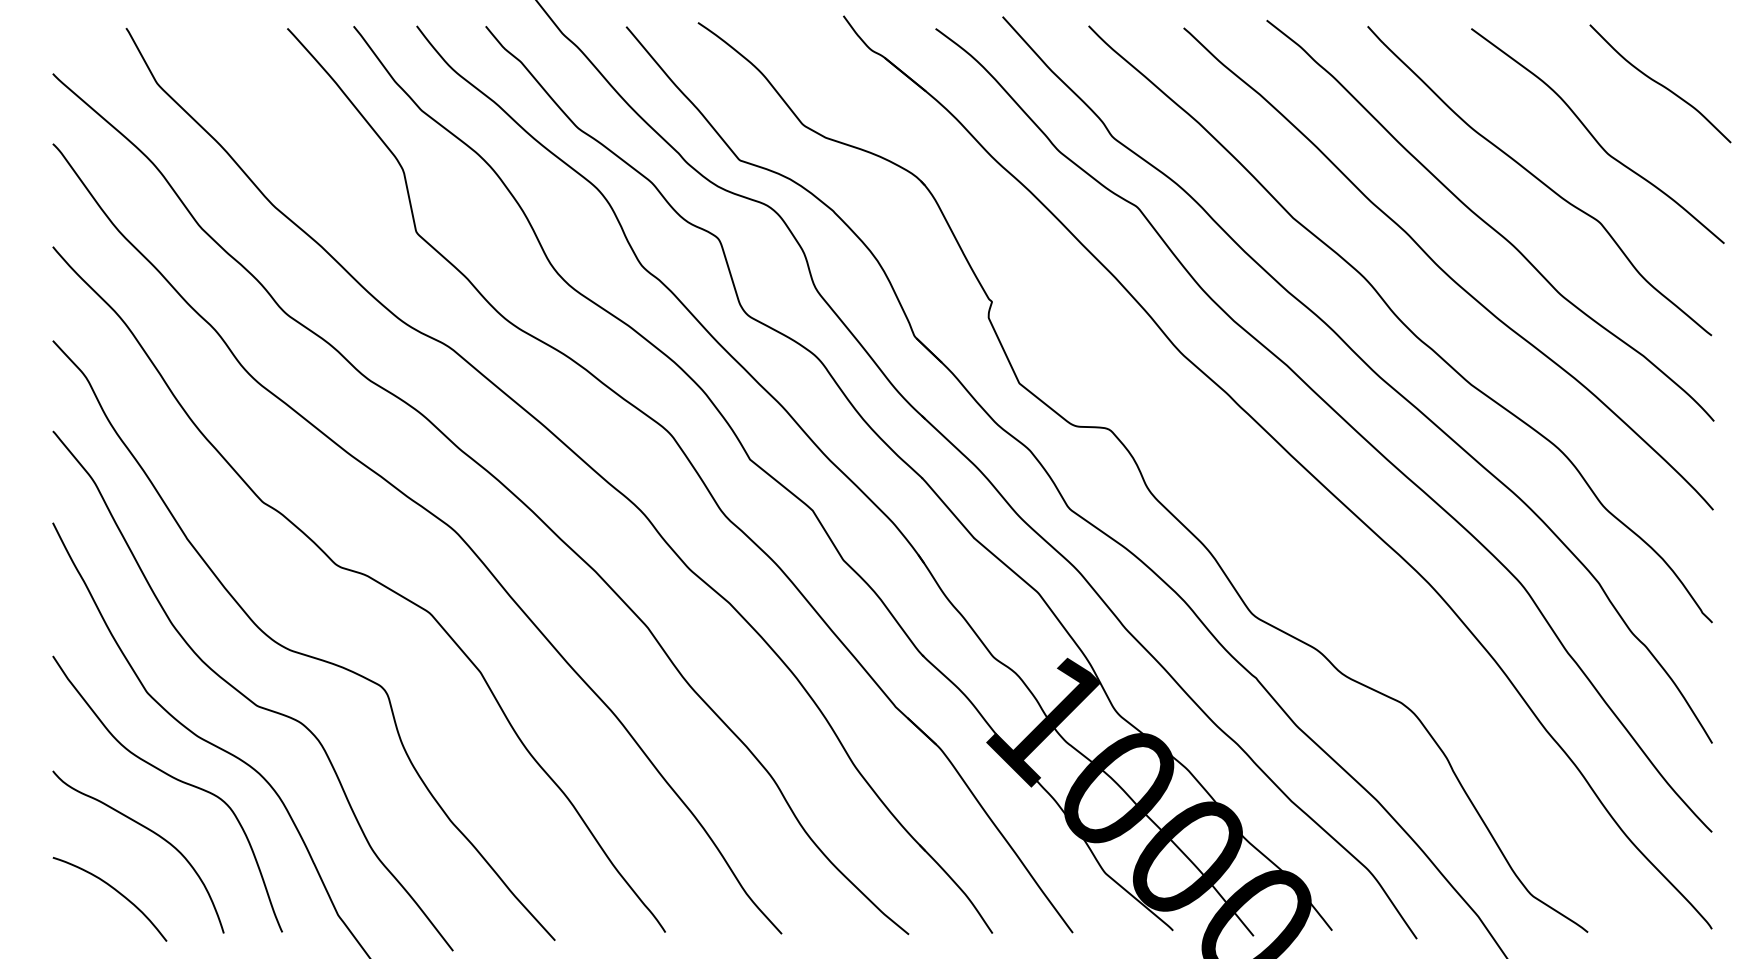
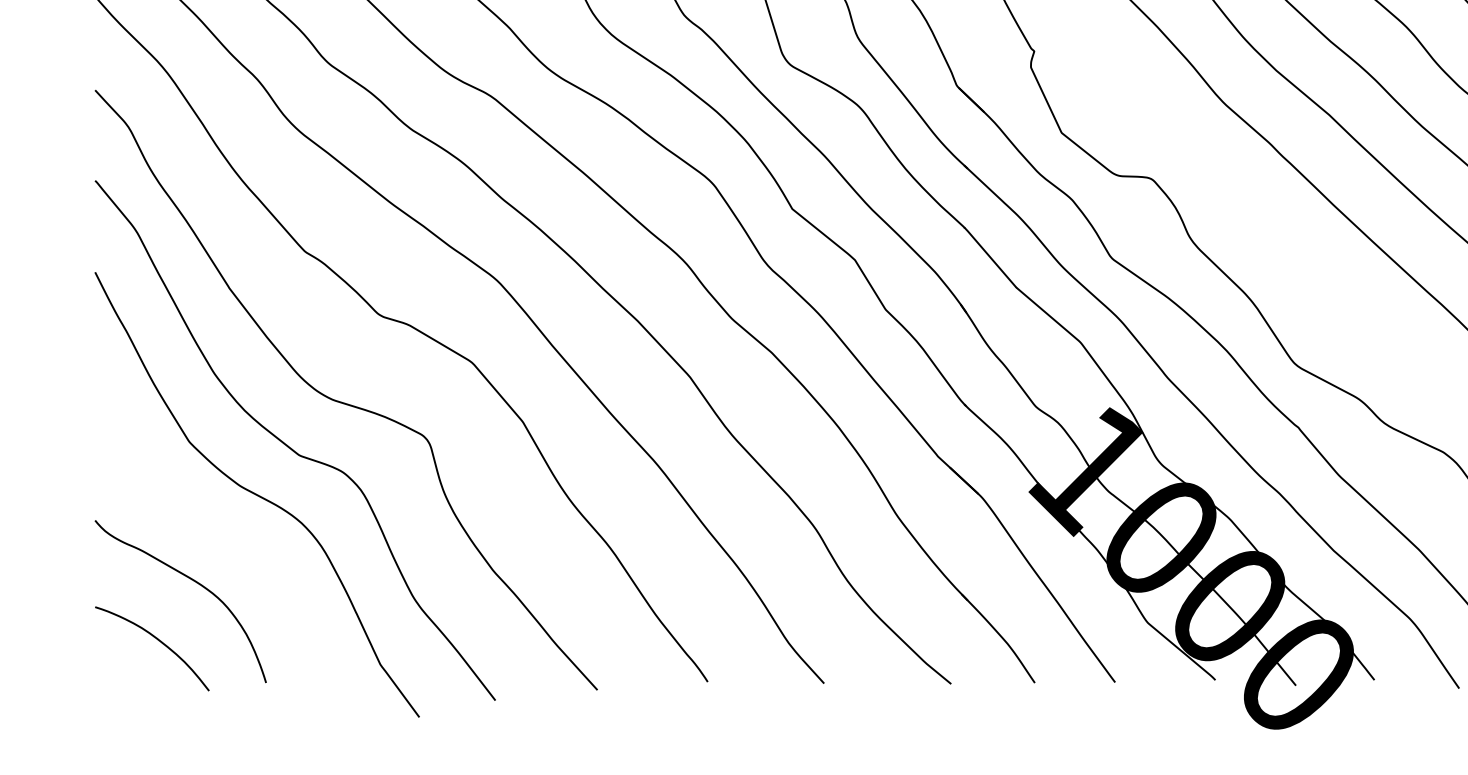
curve: (174, 779) -> (216, 528), removed

